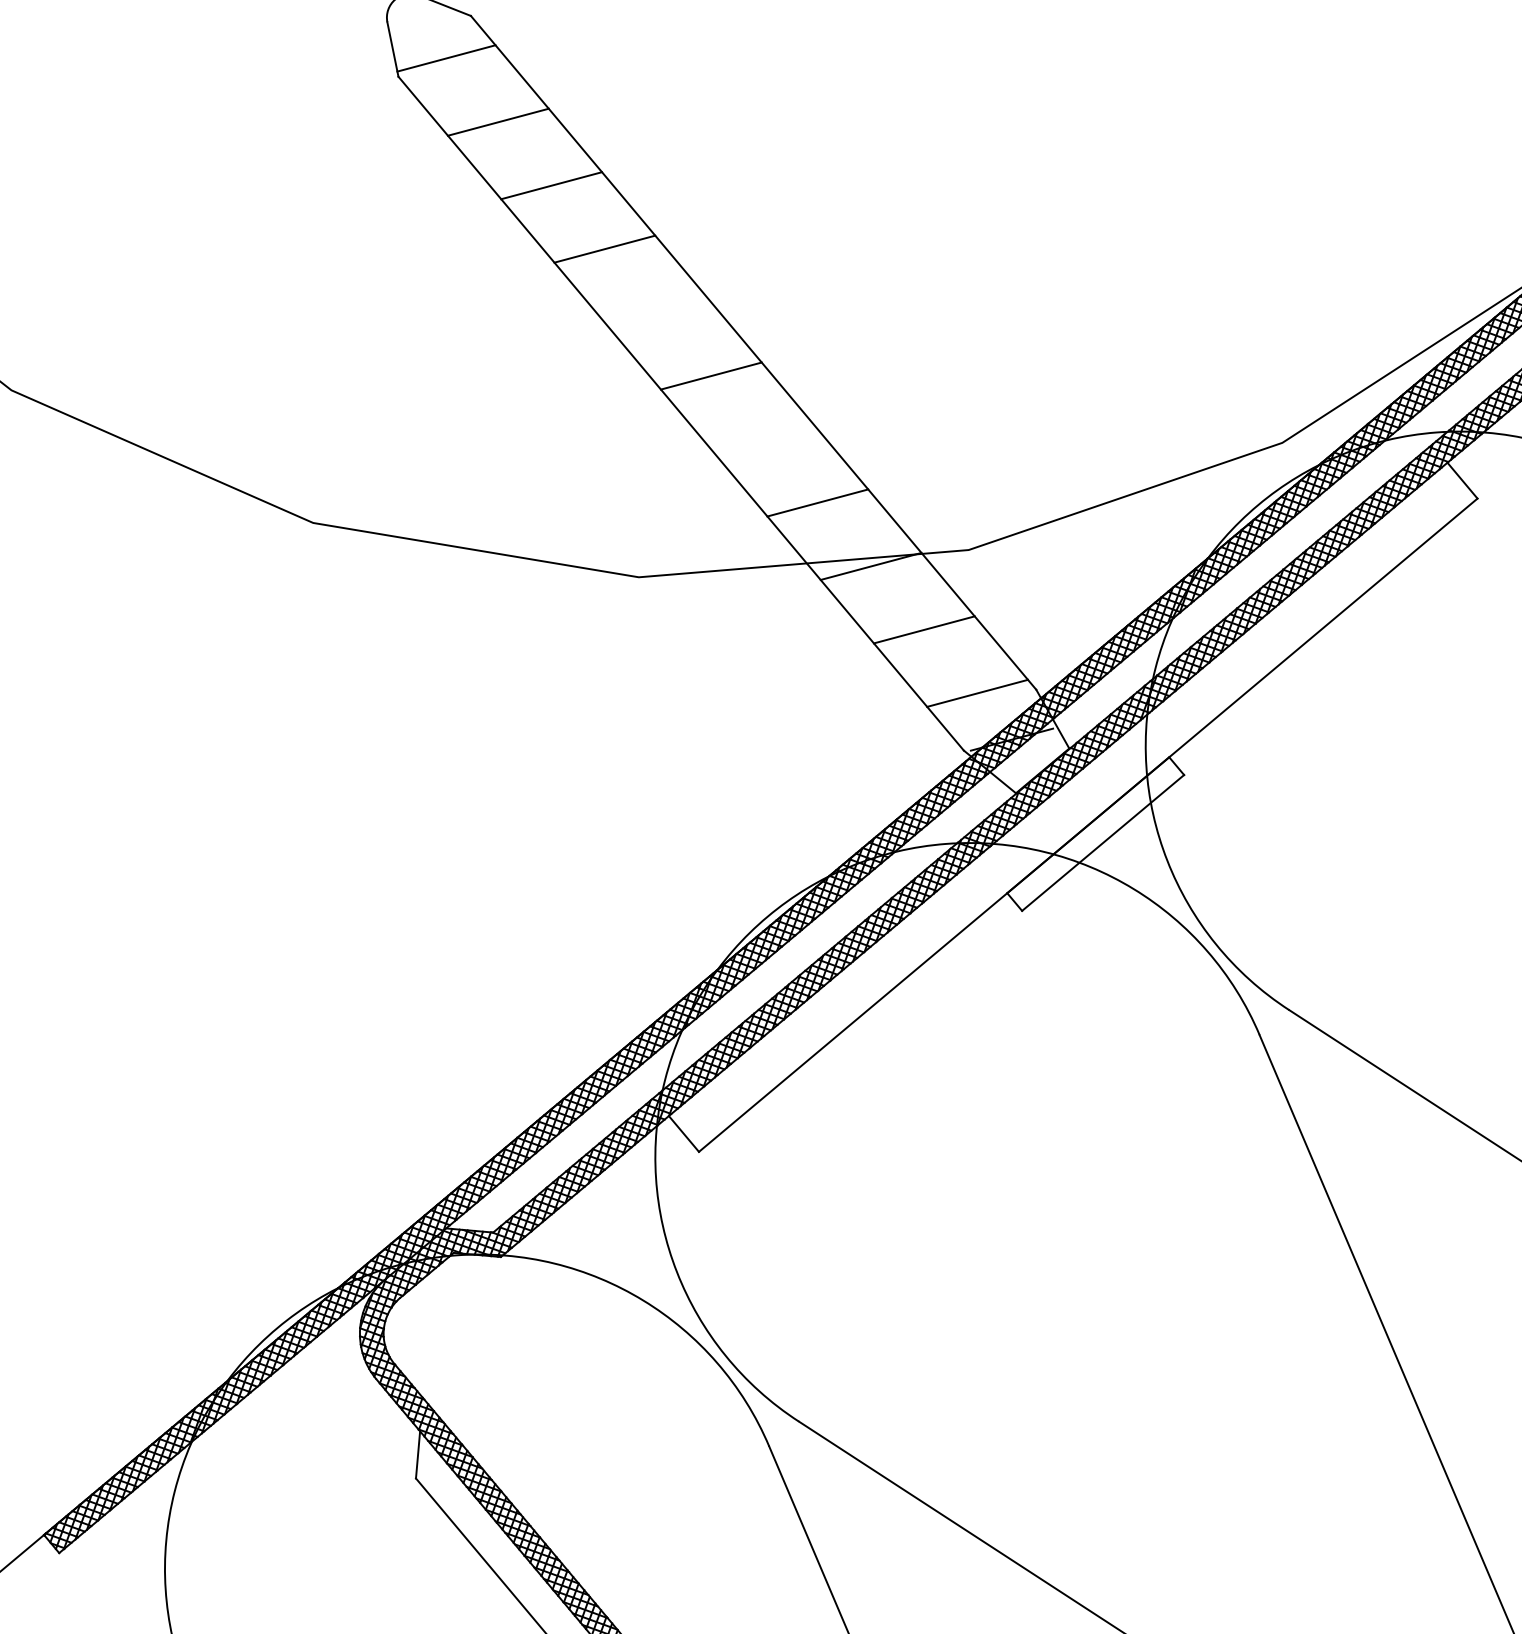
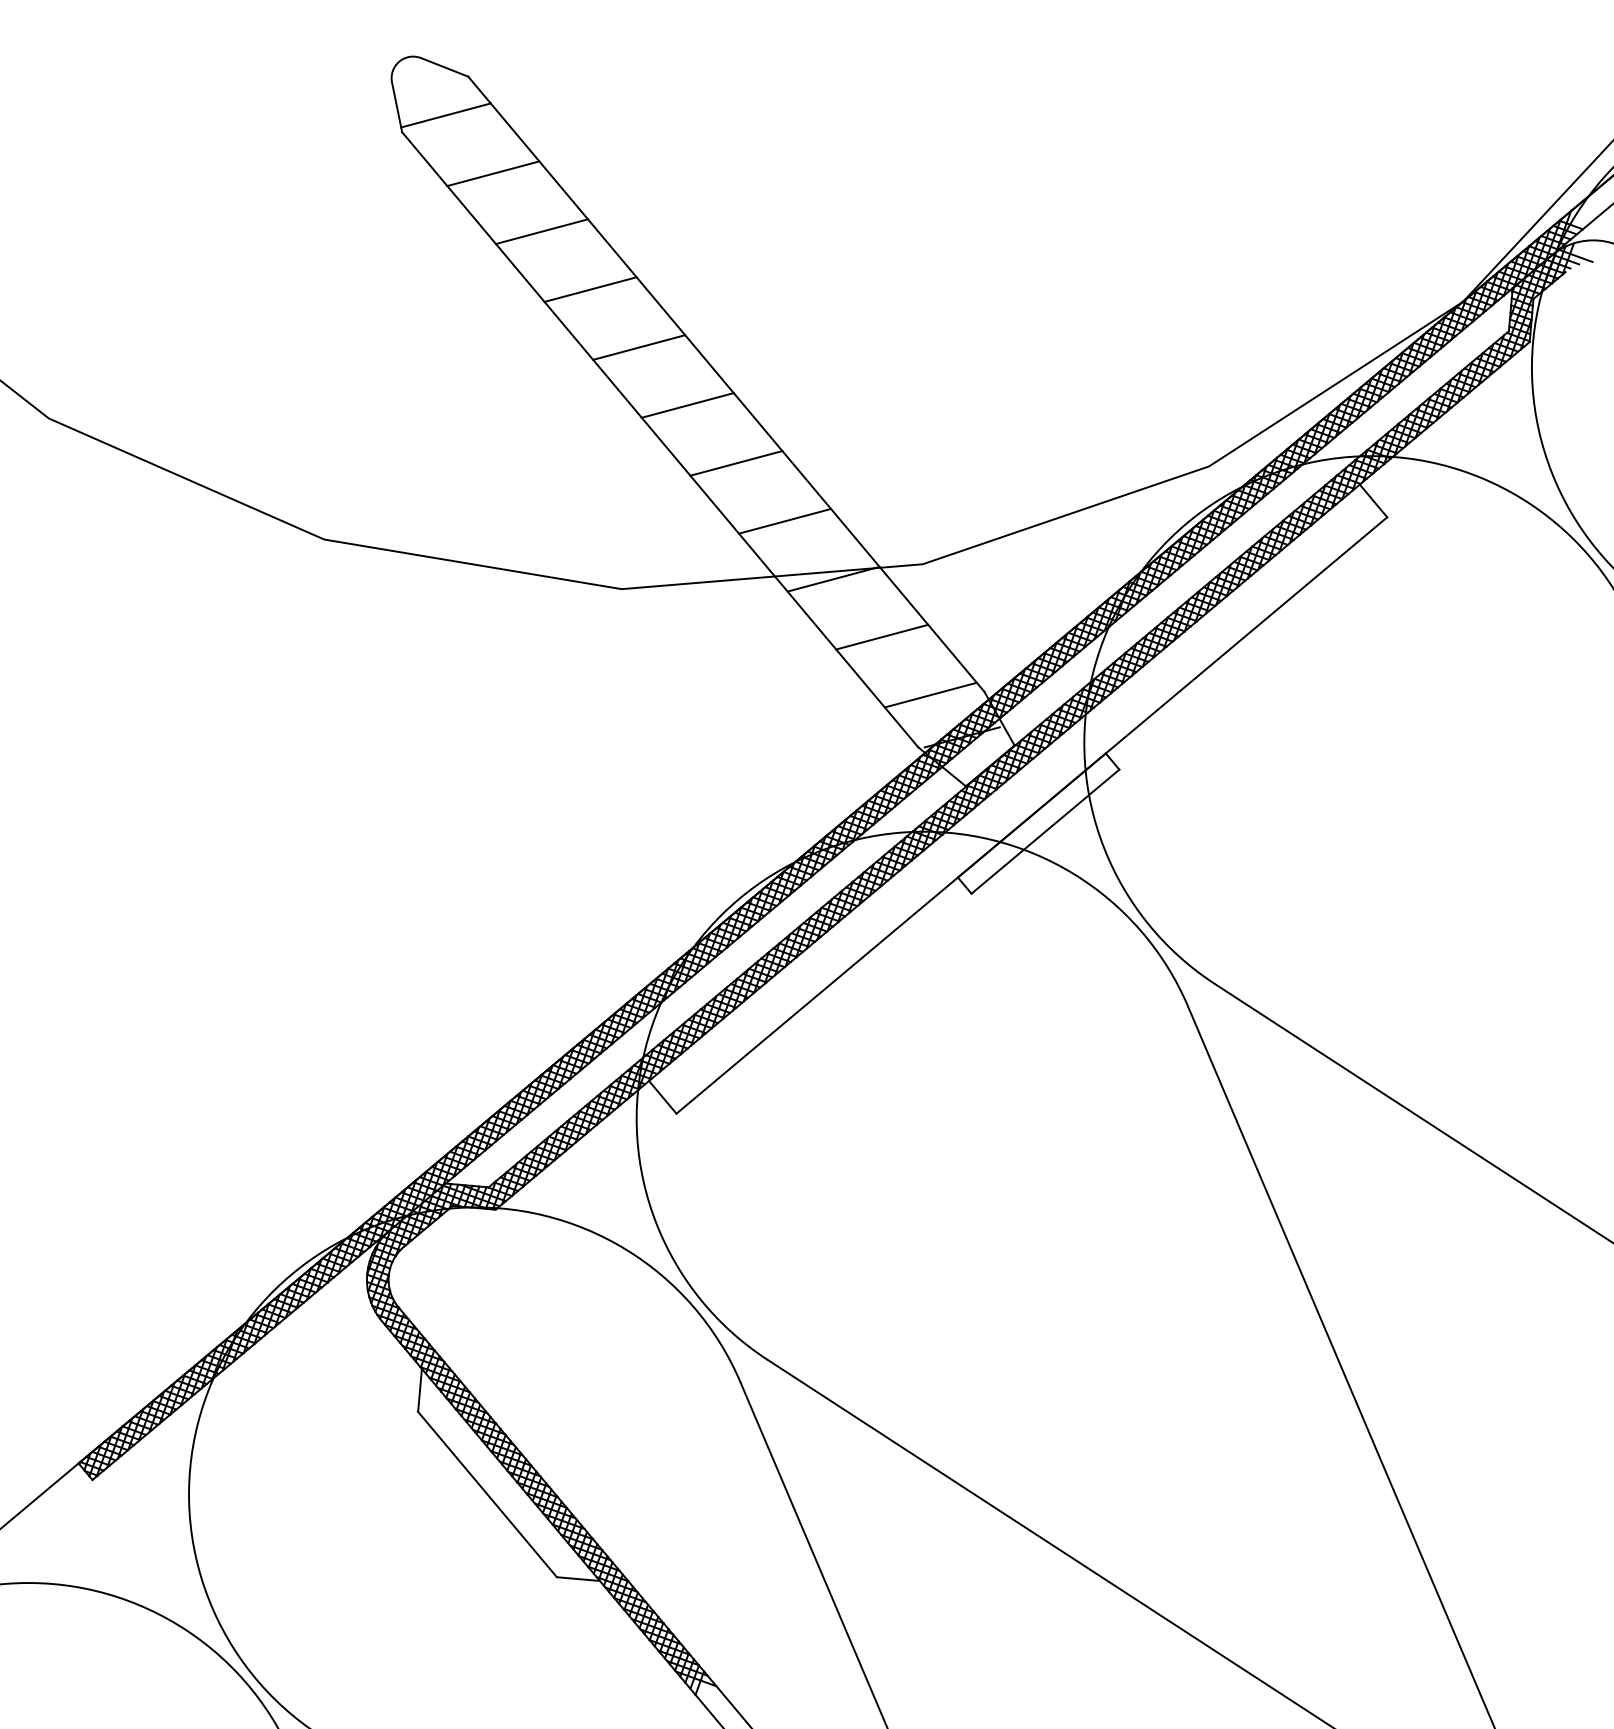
line: (658, 312) -> (639, 347), added
line: (764, 439) -> (736, 463), added

